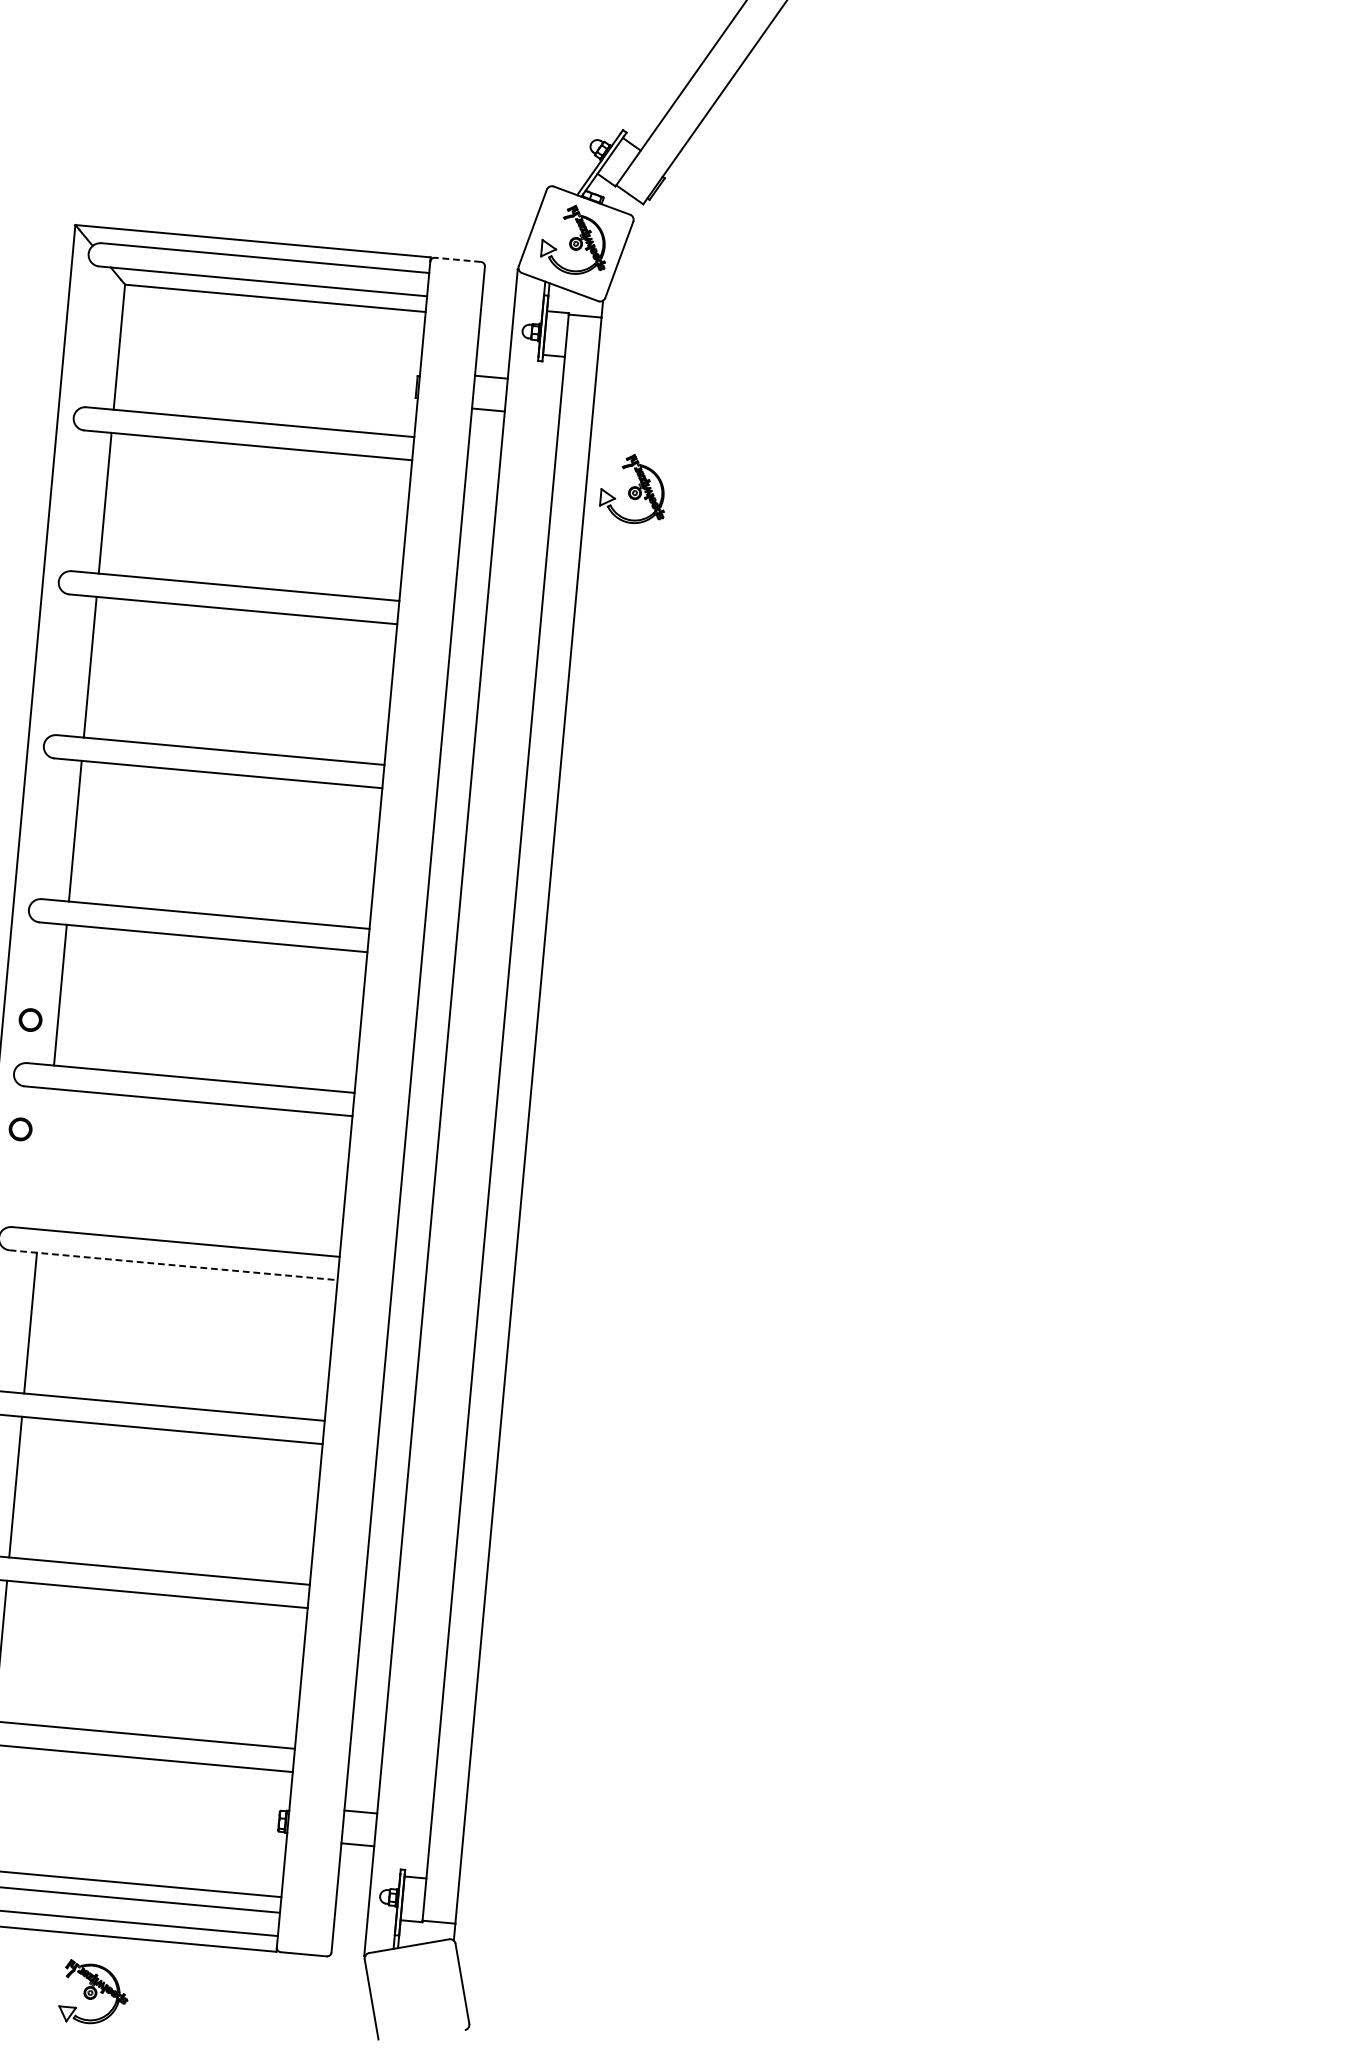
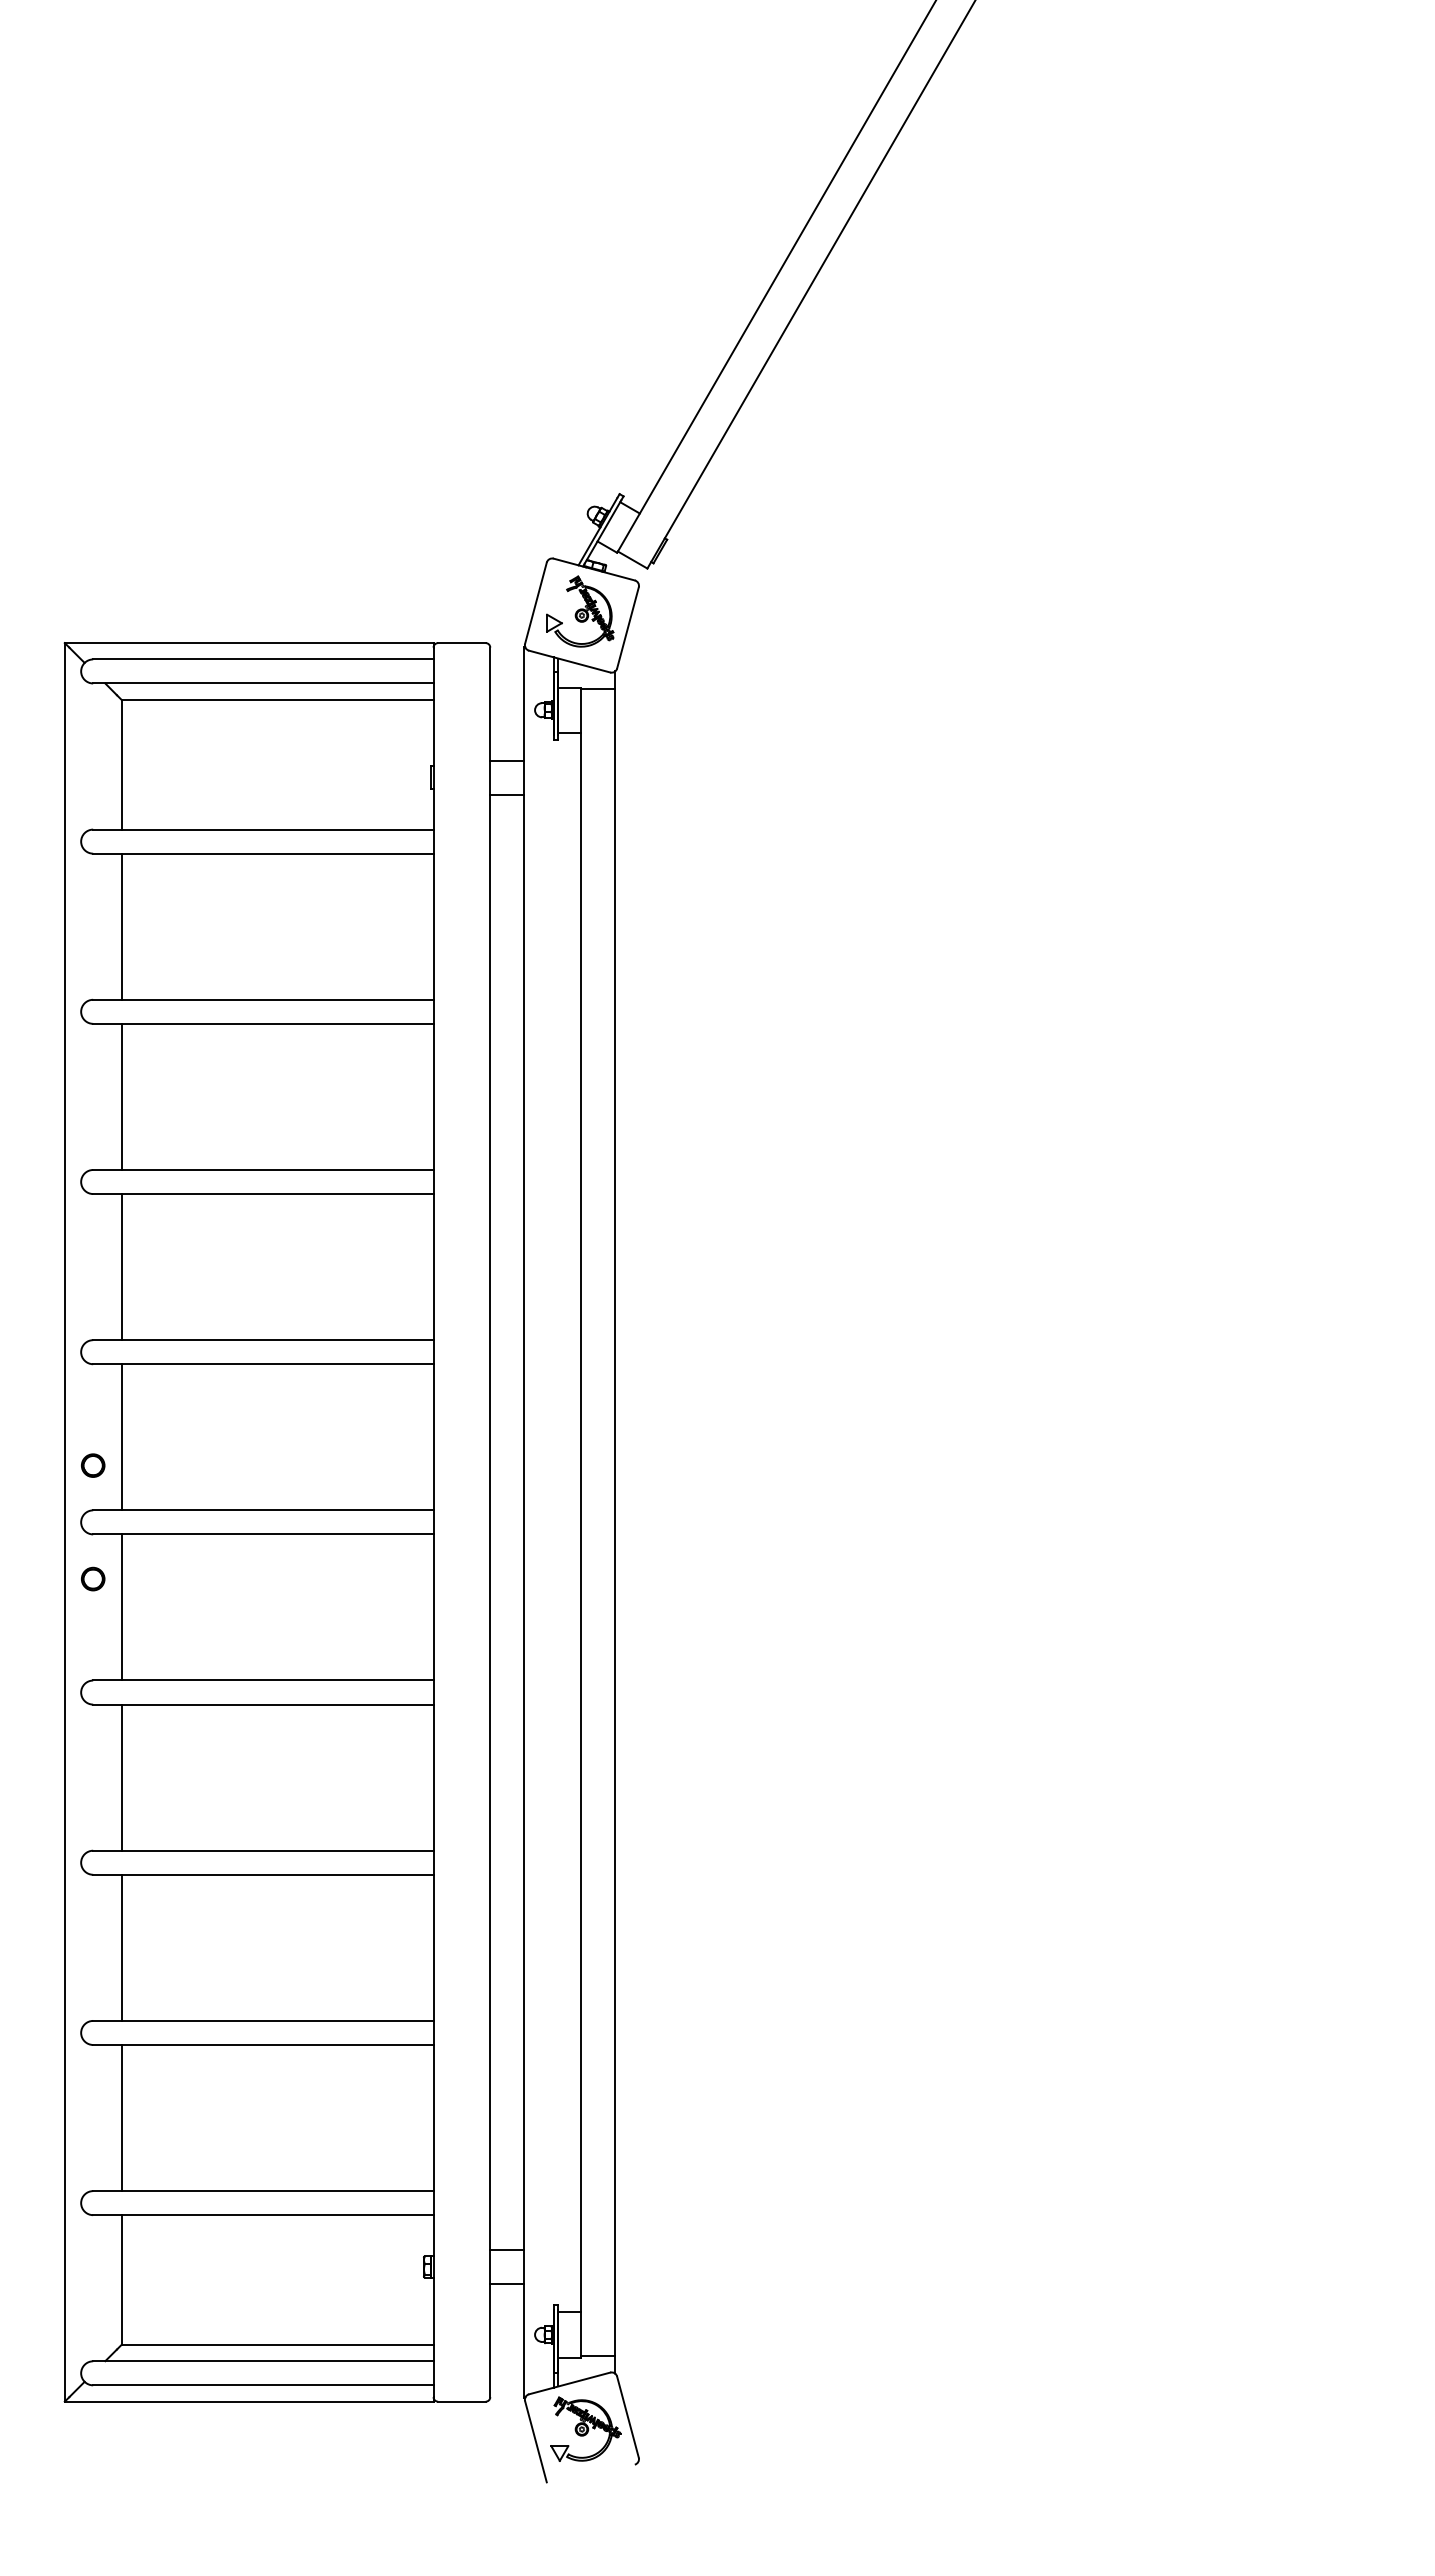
line: (457, 260) -> (461, 643), dashed -> solid
part: (633, 489) -> (664, 862), removed
line: (45, 1159) -> (121, 1607), added
line: (173, 1265) -> (263, 1704), dashed -> solid
part: (93, 1992) -> (585, 2428), moved

